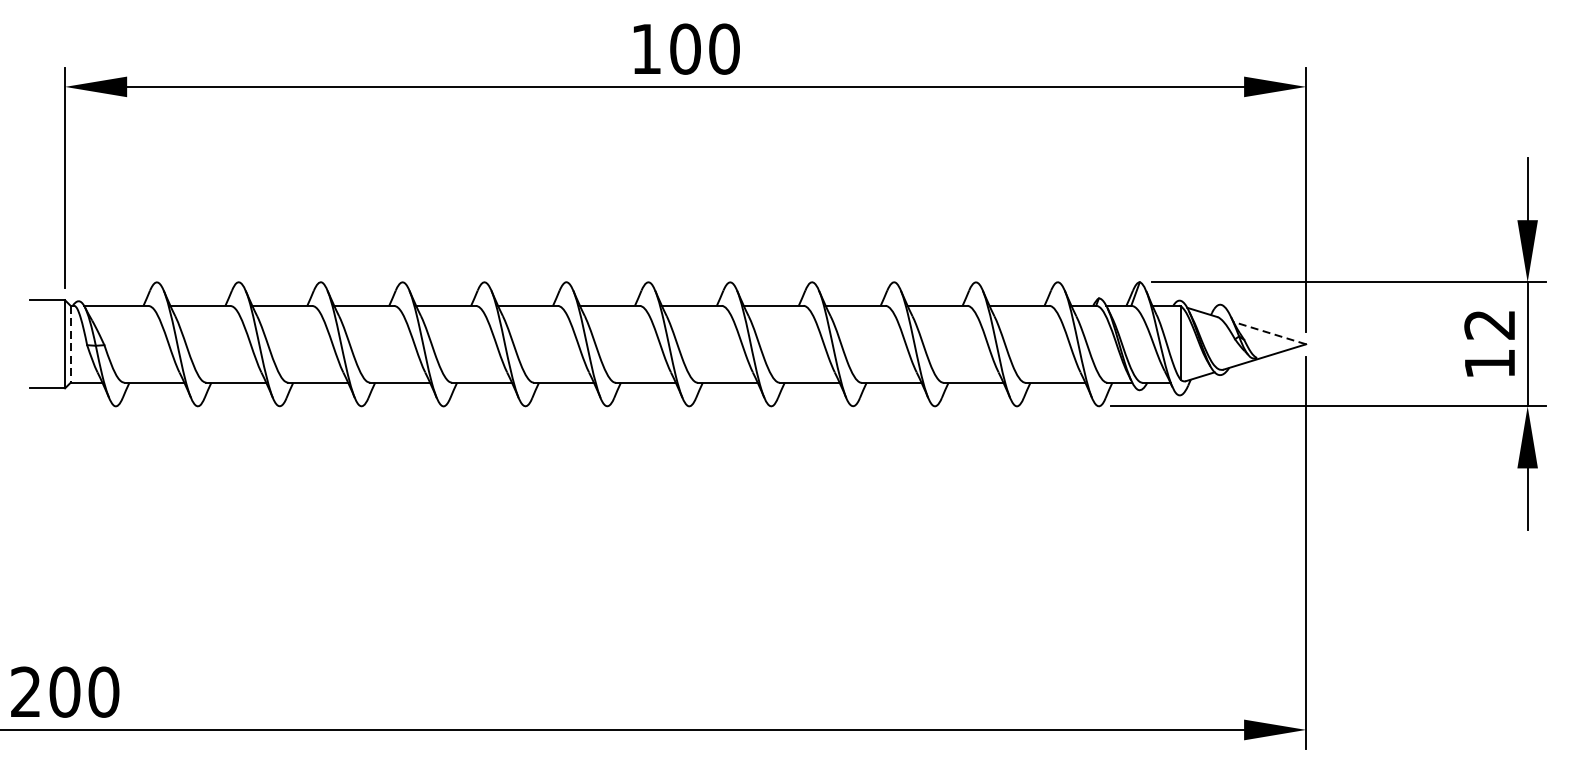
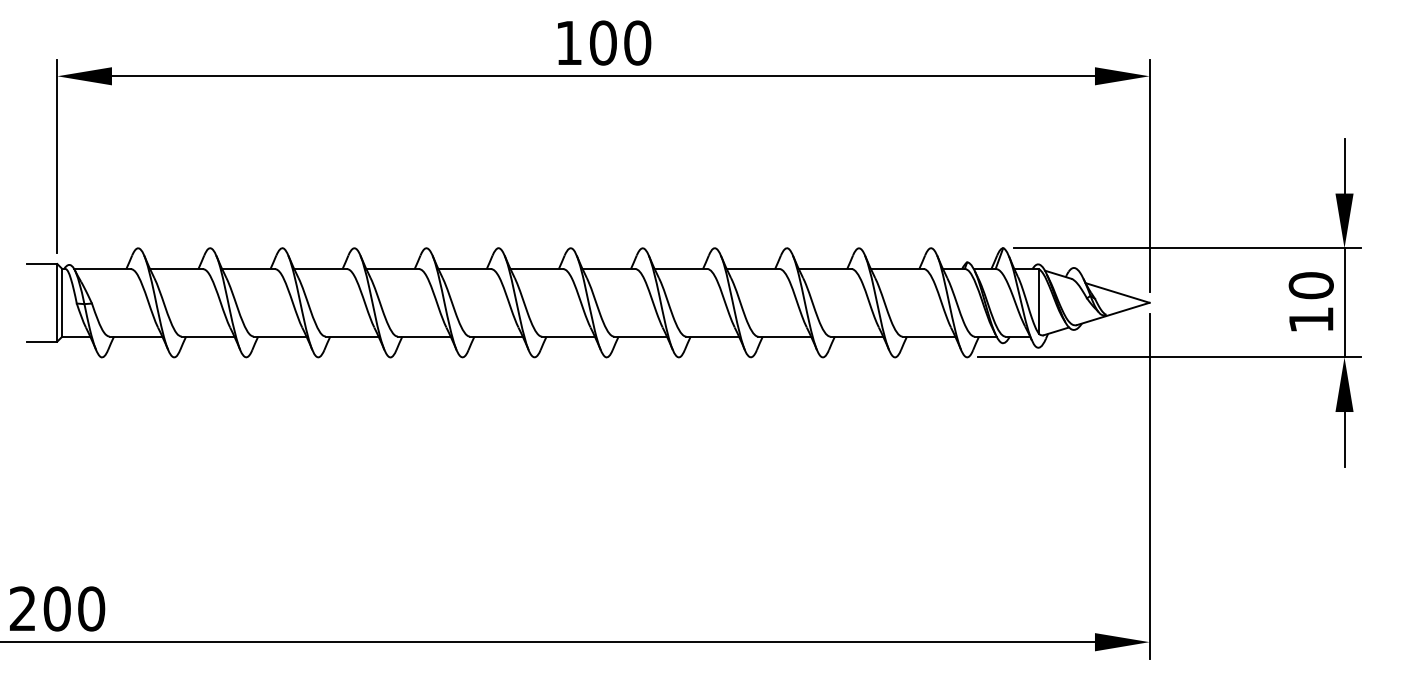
text: (1489, 324) -> (1310, 285), 12 -> 10
line: (1269, 332) -> (1117, 292), dashed -> solid
line: (70, 343) -> (62, 302), dashed -> solid

